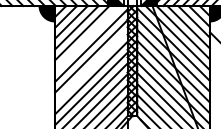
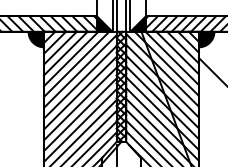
line: (87, 37) -> (76, 63), added
line: (91, 66) -> (80, 92), added

